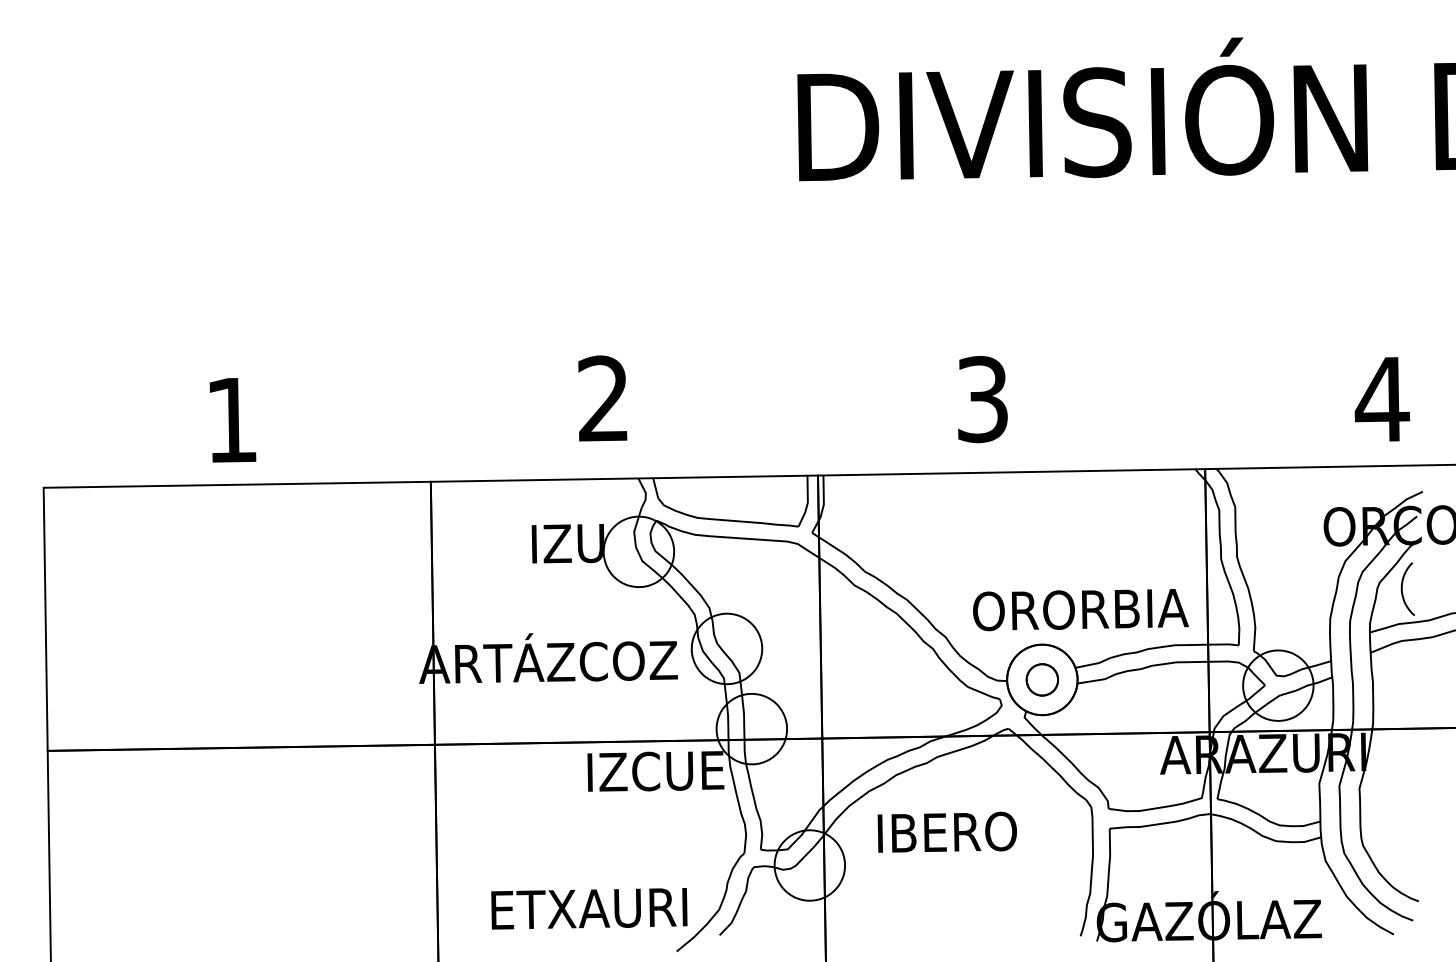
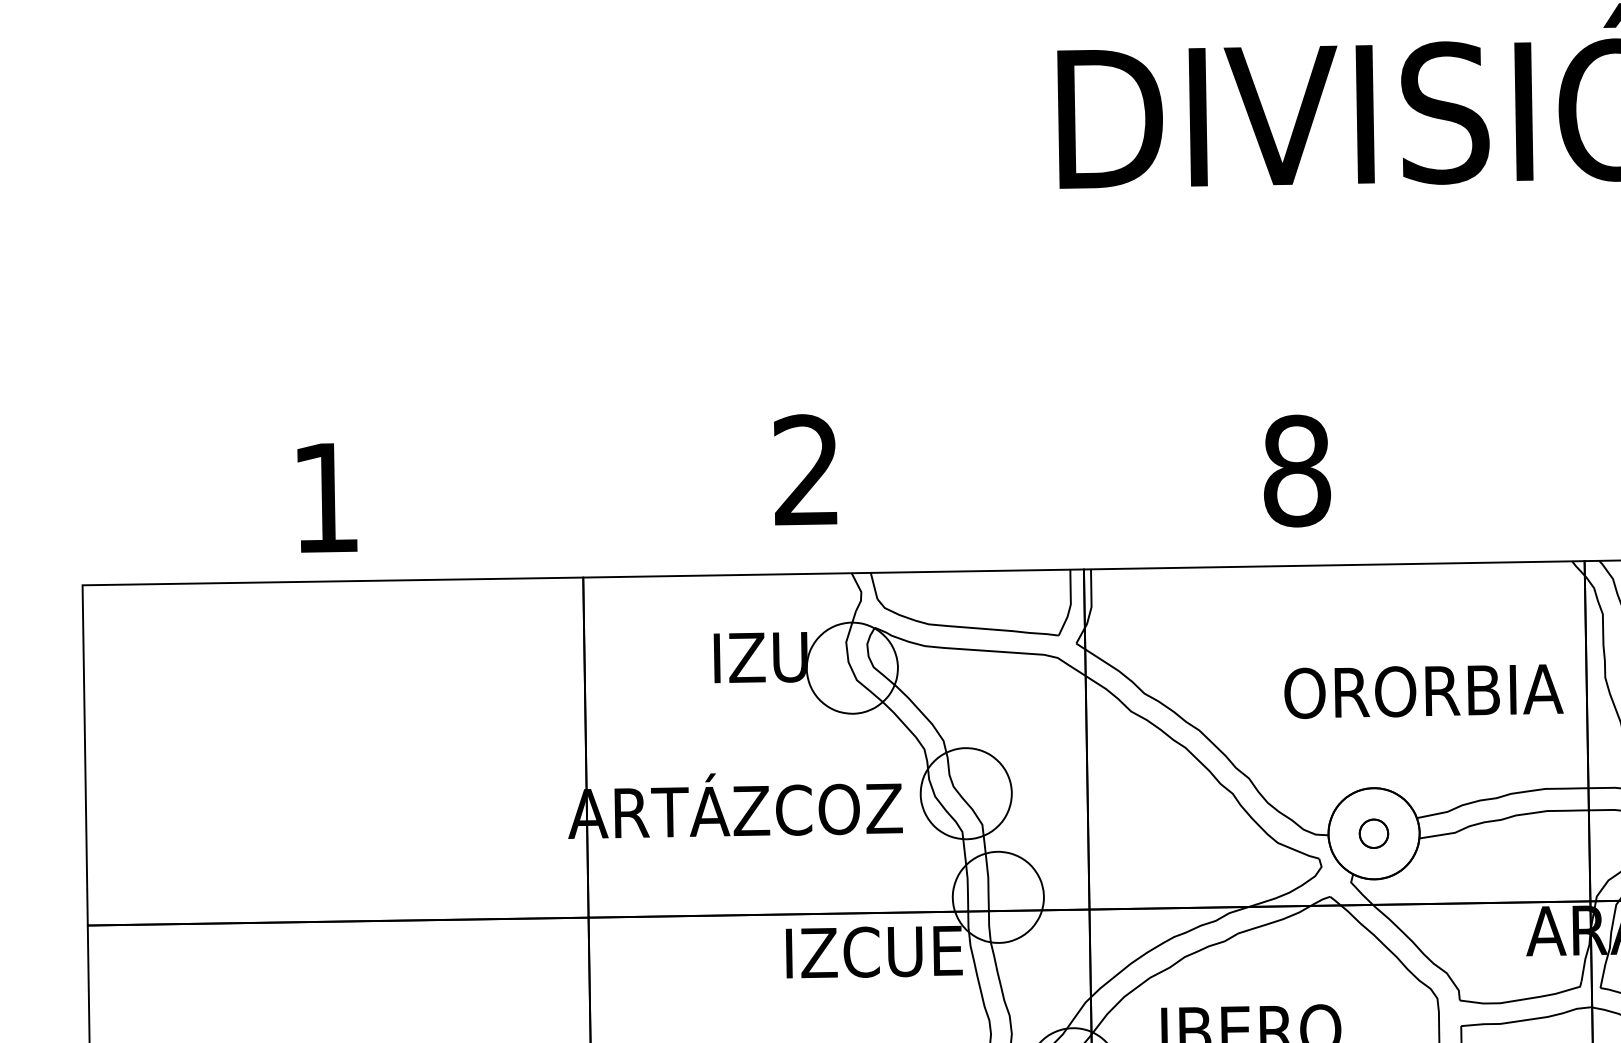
text: (983, 399) -> (1297, 471), 3 -> 8
text: (1080, 610) -> (1423, 692), moved
part: (1041, 679) -> (1372, 833), size x0.7

